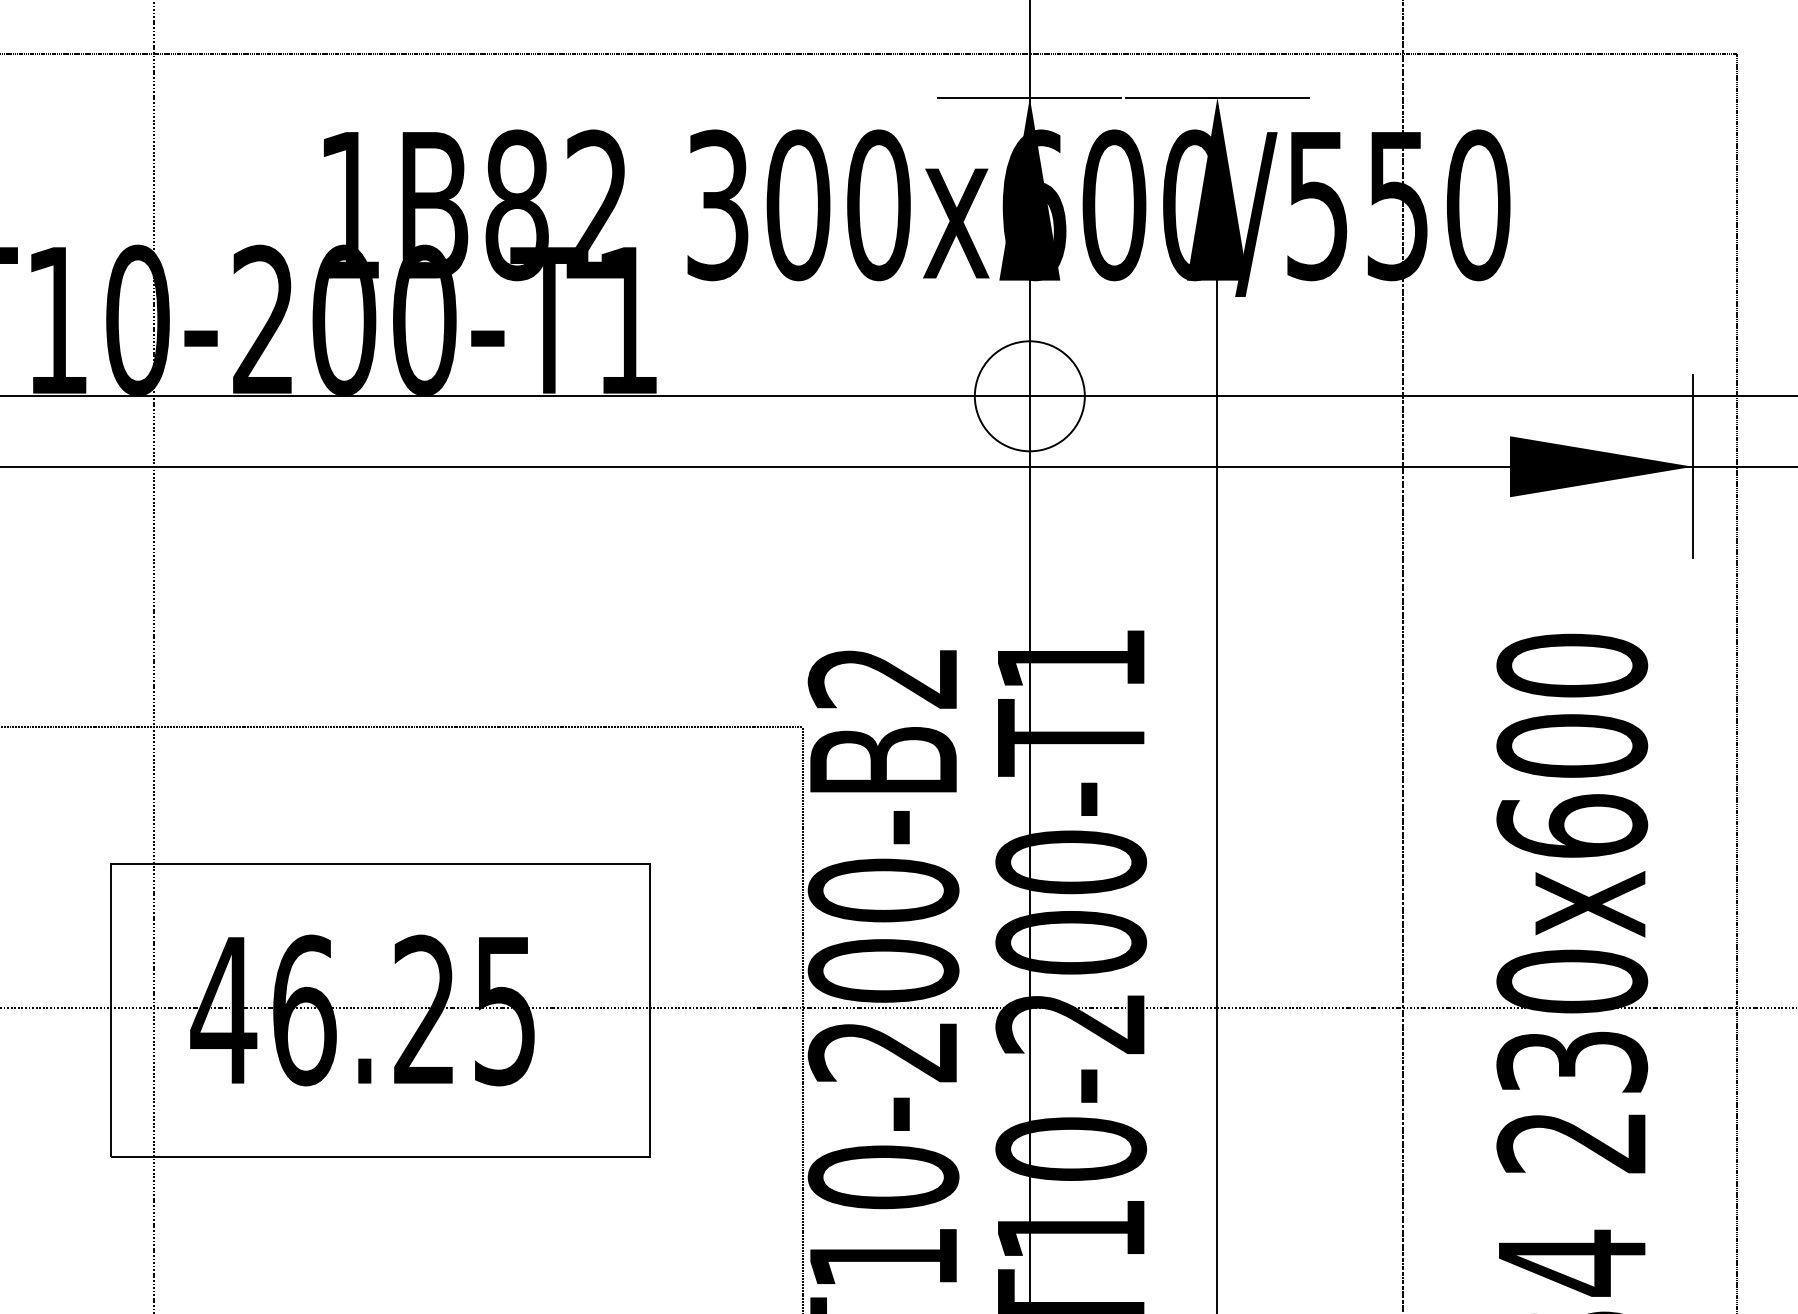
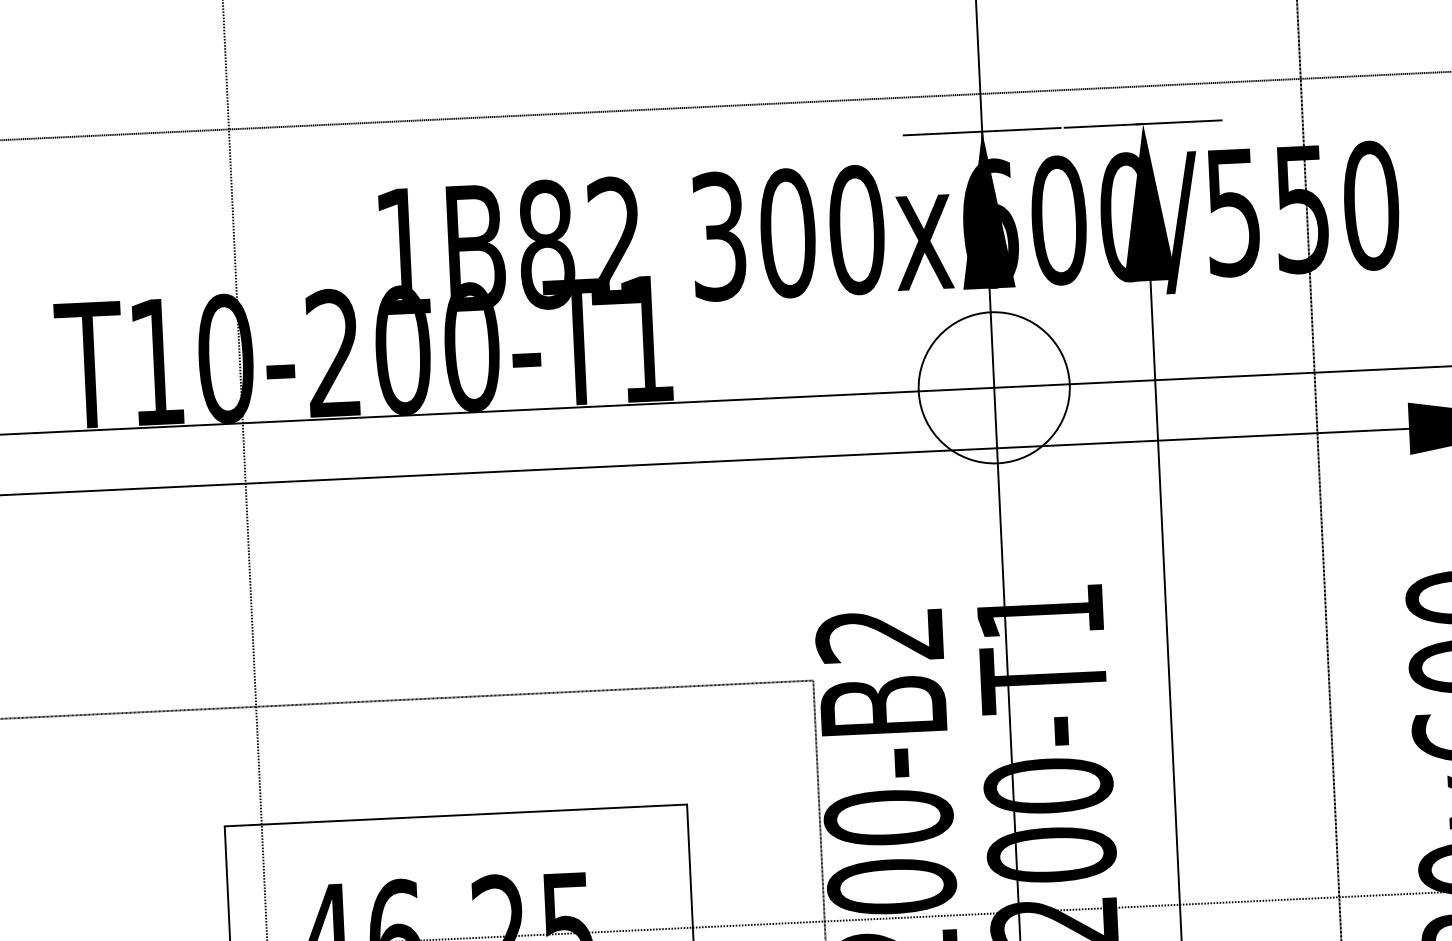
circle: (1029, 396) -> (993, 388), size x1.6

